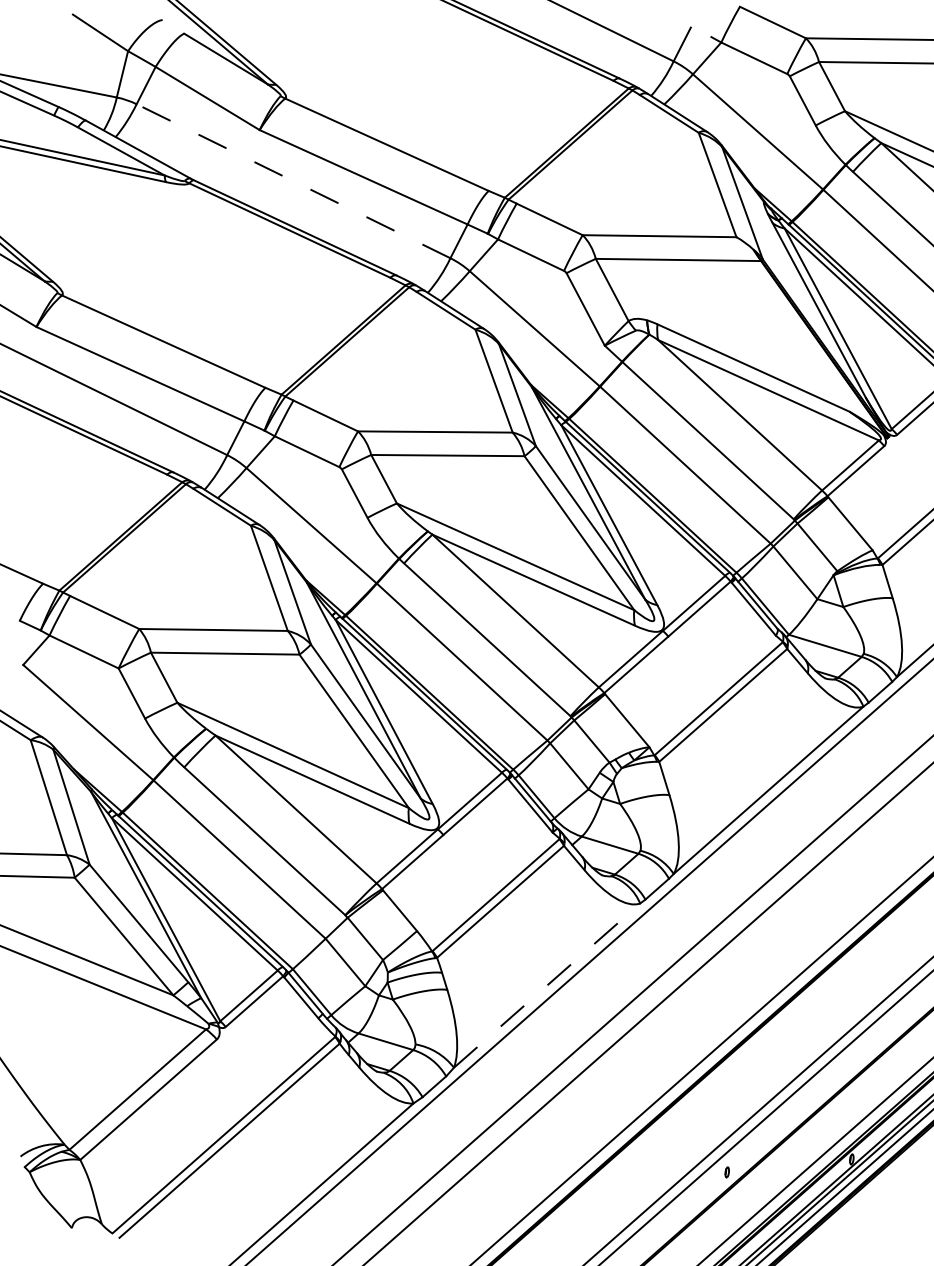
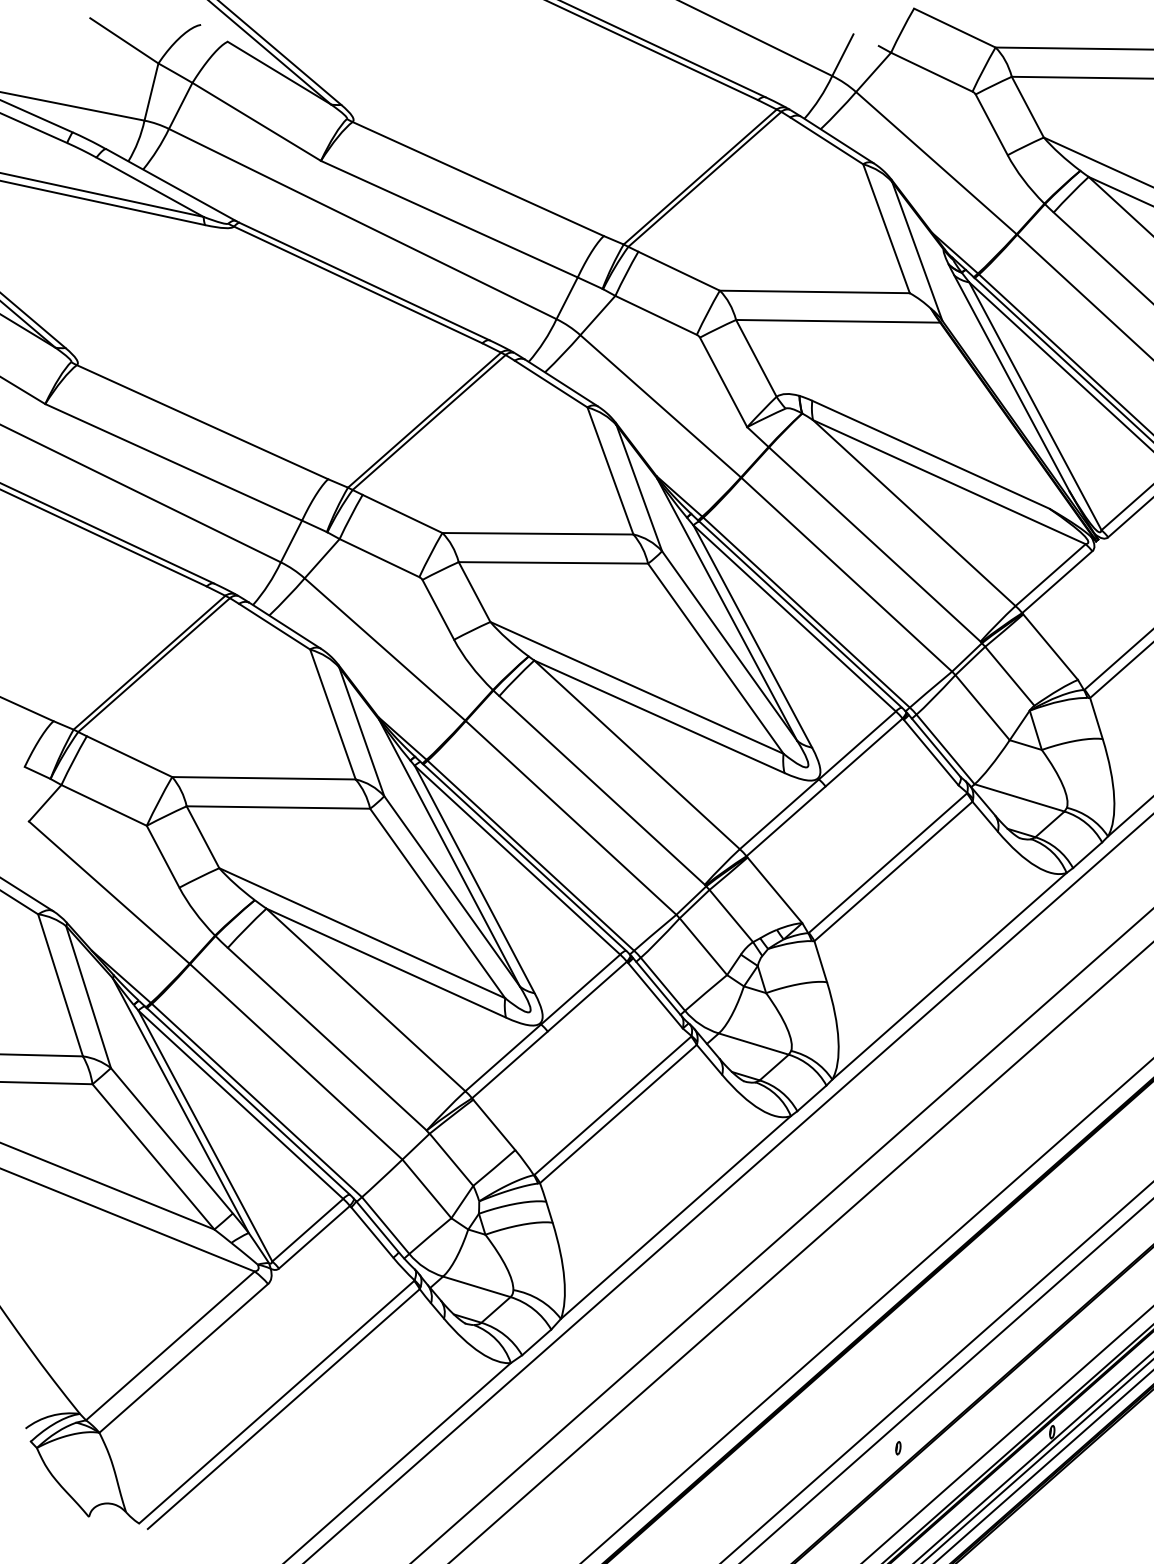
line: (293, 181) -> (362, 224), dashed -> solid
line: (547, 985) -> (676, 1217), dashed -> solid

